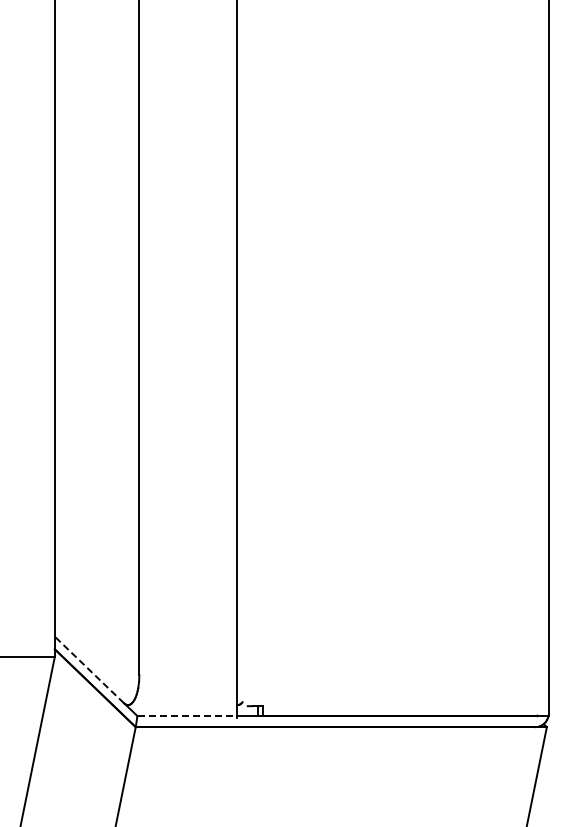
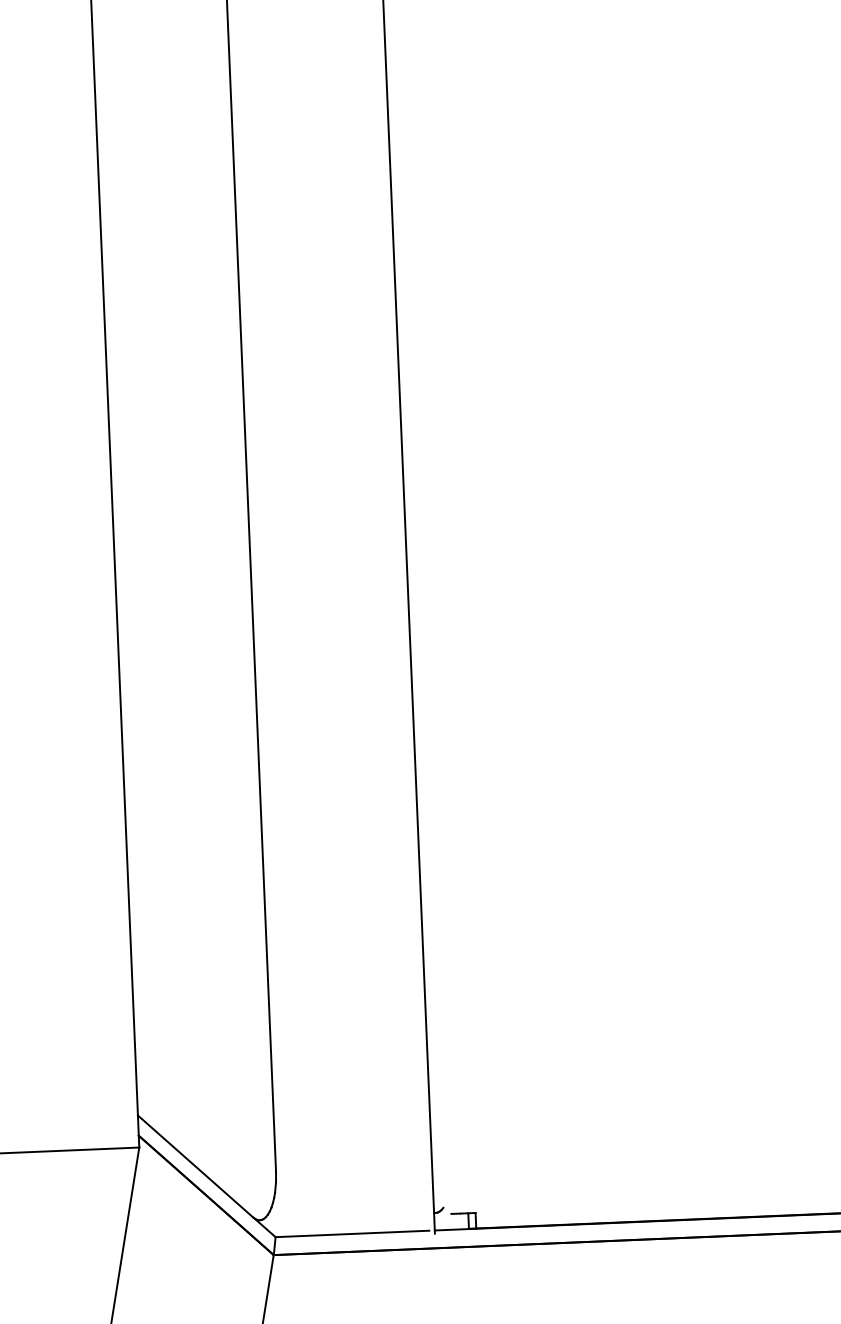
line: (89, 669) -> (195, 1165), dashed -> solid
line: (185, 716) -> (352, 1234), dashed -> solid

